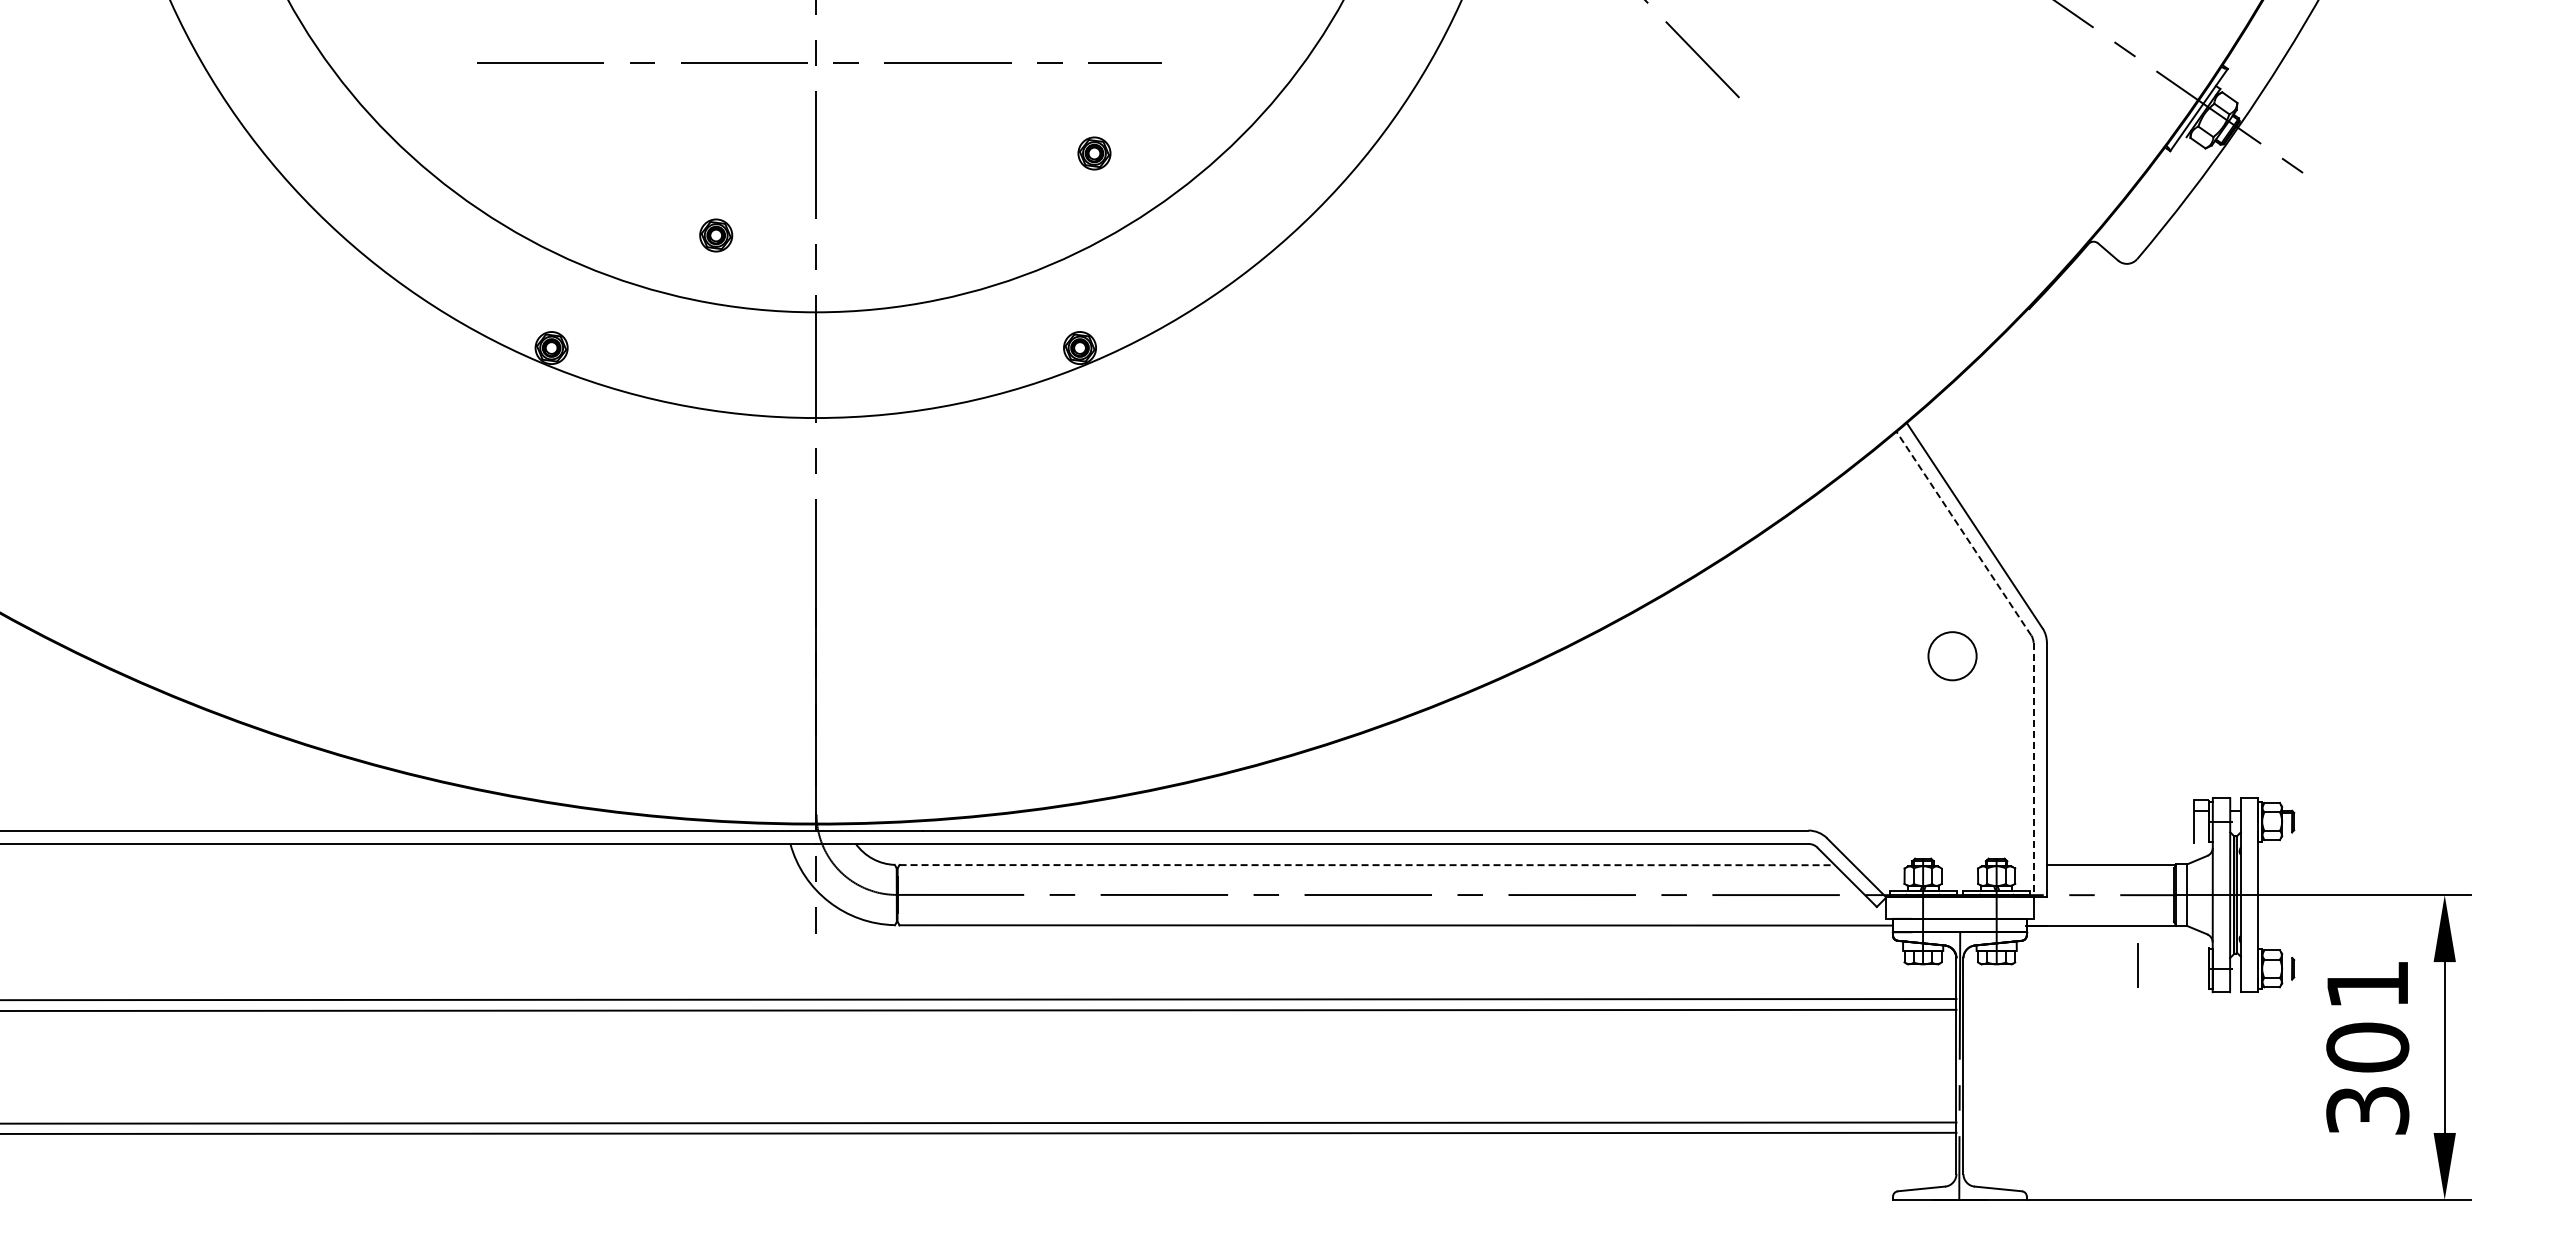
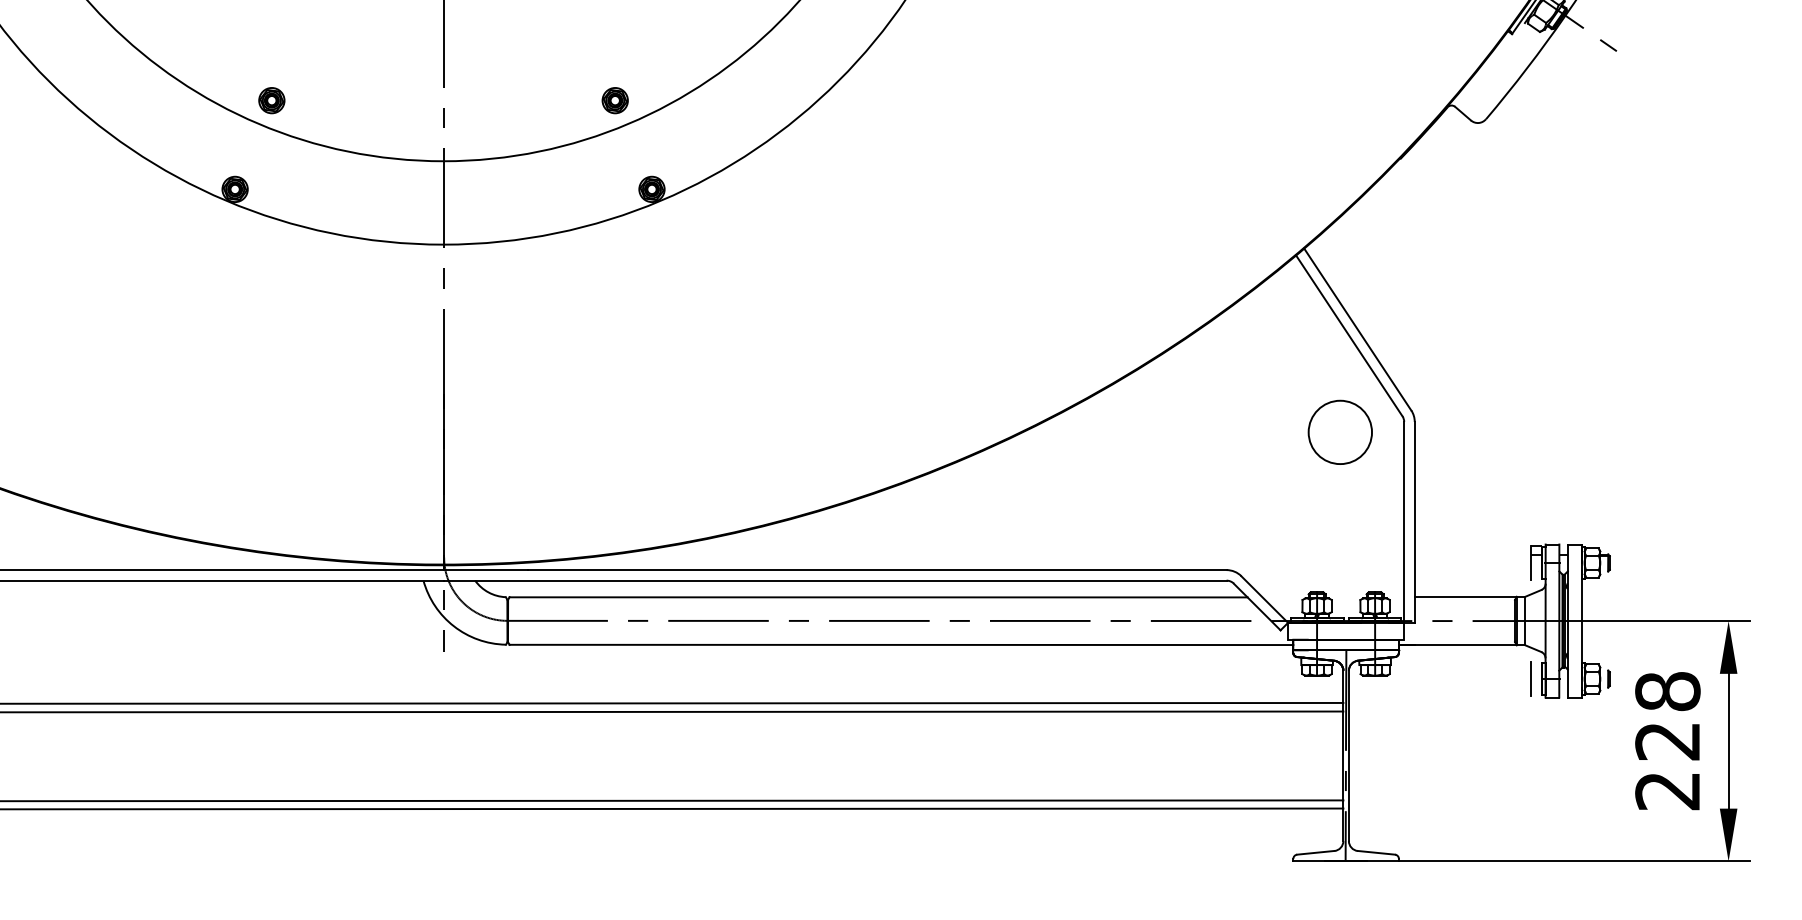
part: (1094, 153) -> (615, 100), moved
part: (716, 235) -> (272, 100), moved
line: (1963, 533) -> (1348, 335), dashed -> solid
circle: (1952, 656) -> (1340, 432), size x1.67
line: (2033, 770) -> (1404, 522), dashed -> solid
line: (1367, 865) -> (878, 597), dashed -> solid
line: (2137, 965) -> (1530, 678), moved
text: (2367, 1046) -> (1667, 740), 301 -> 228

